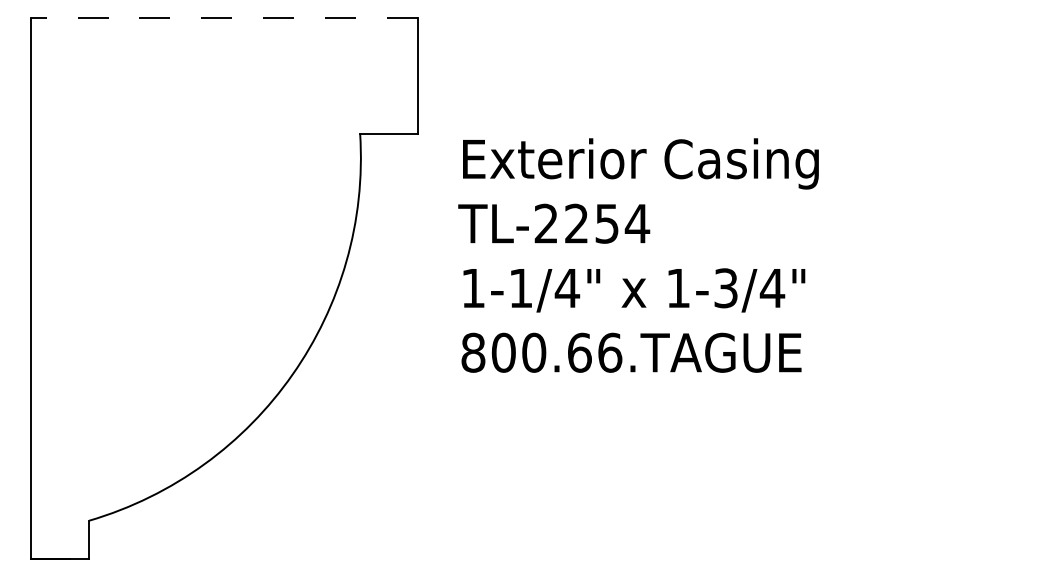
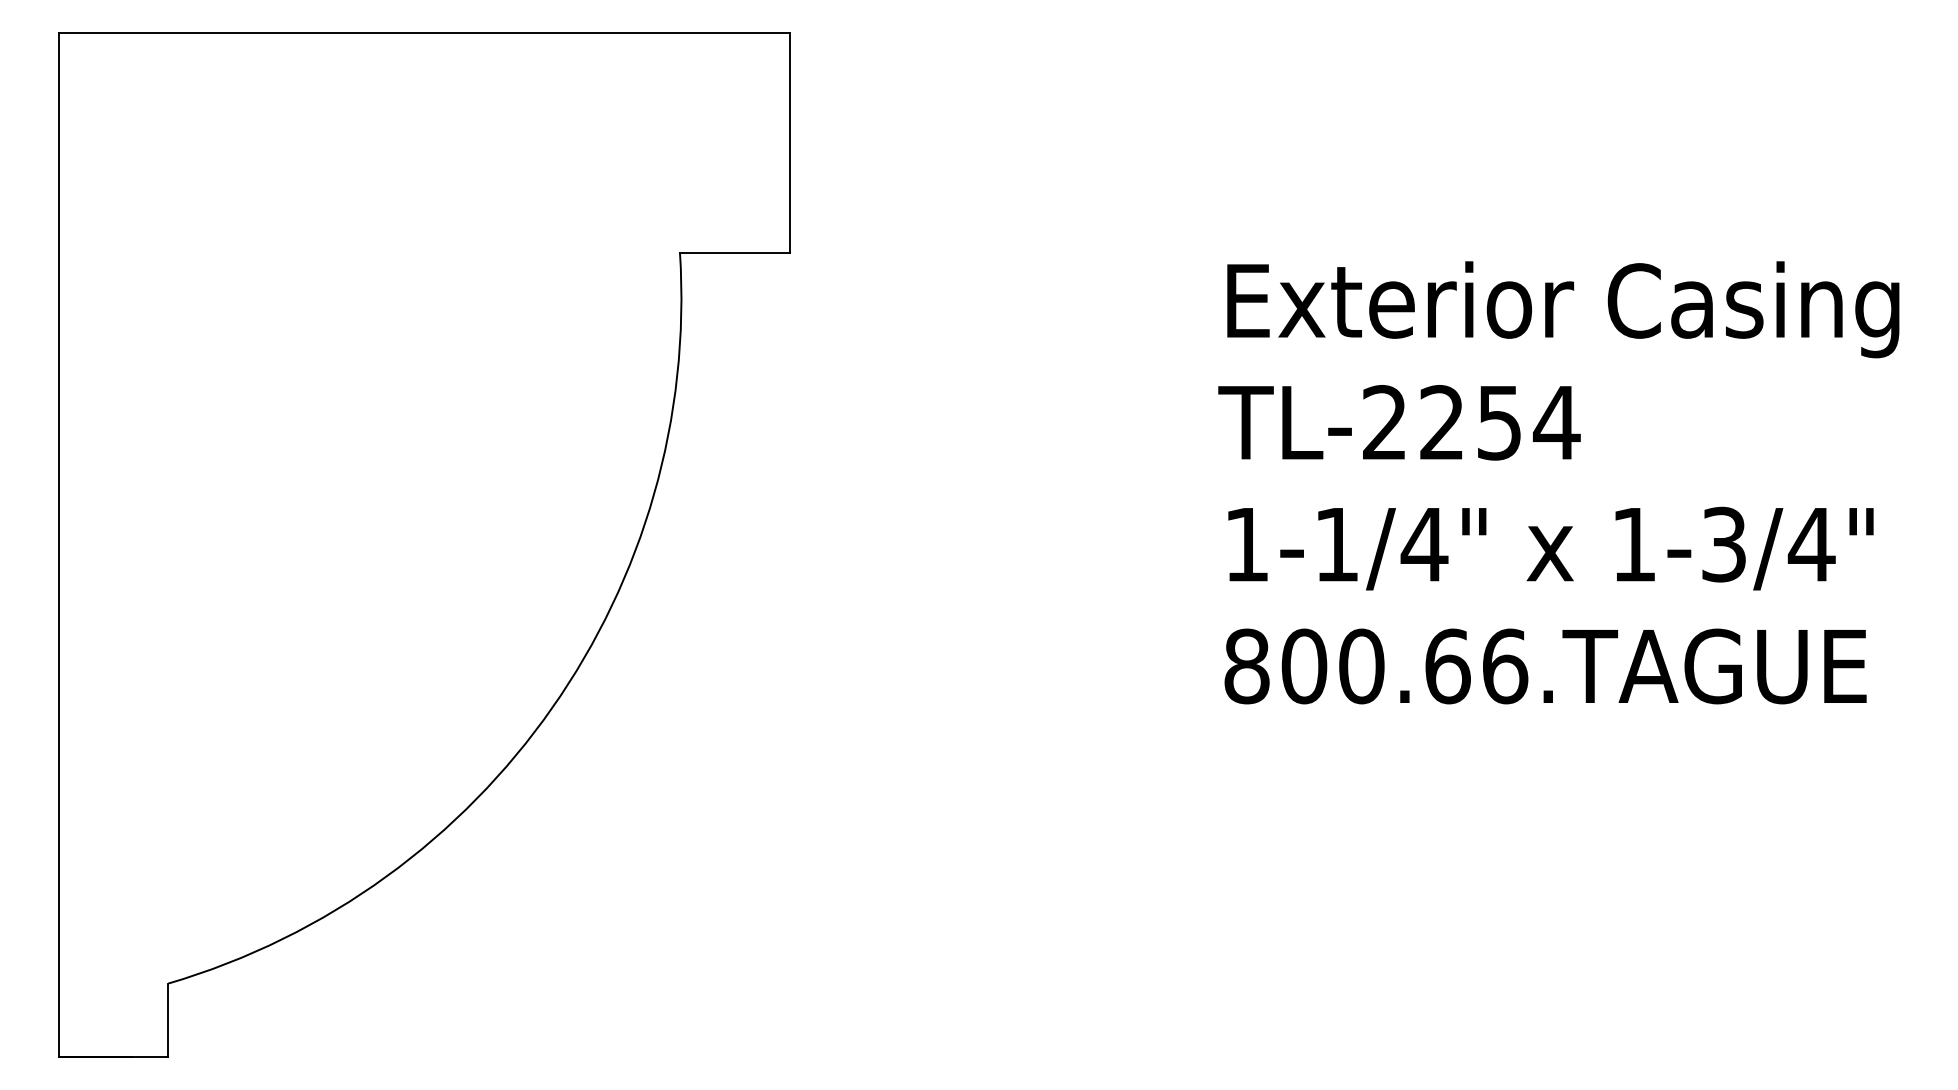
line: (224, 17) -> (423, 33), dashed -> solid
text: (638, 255) -> (1558, 482), moved

